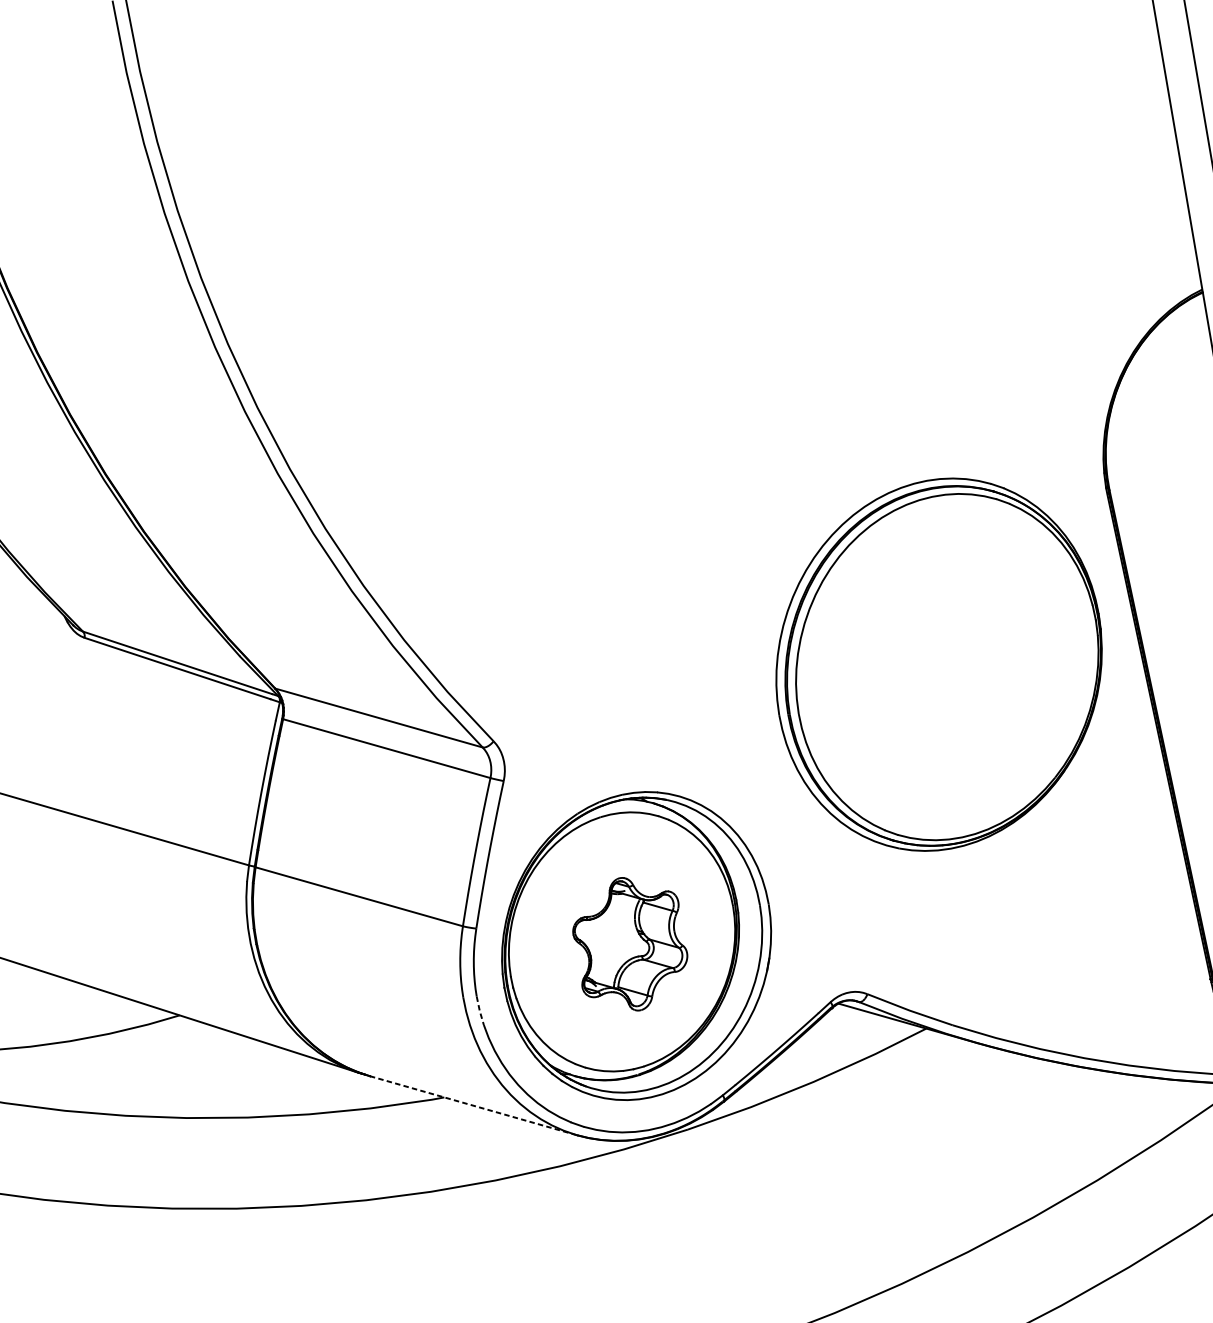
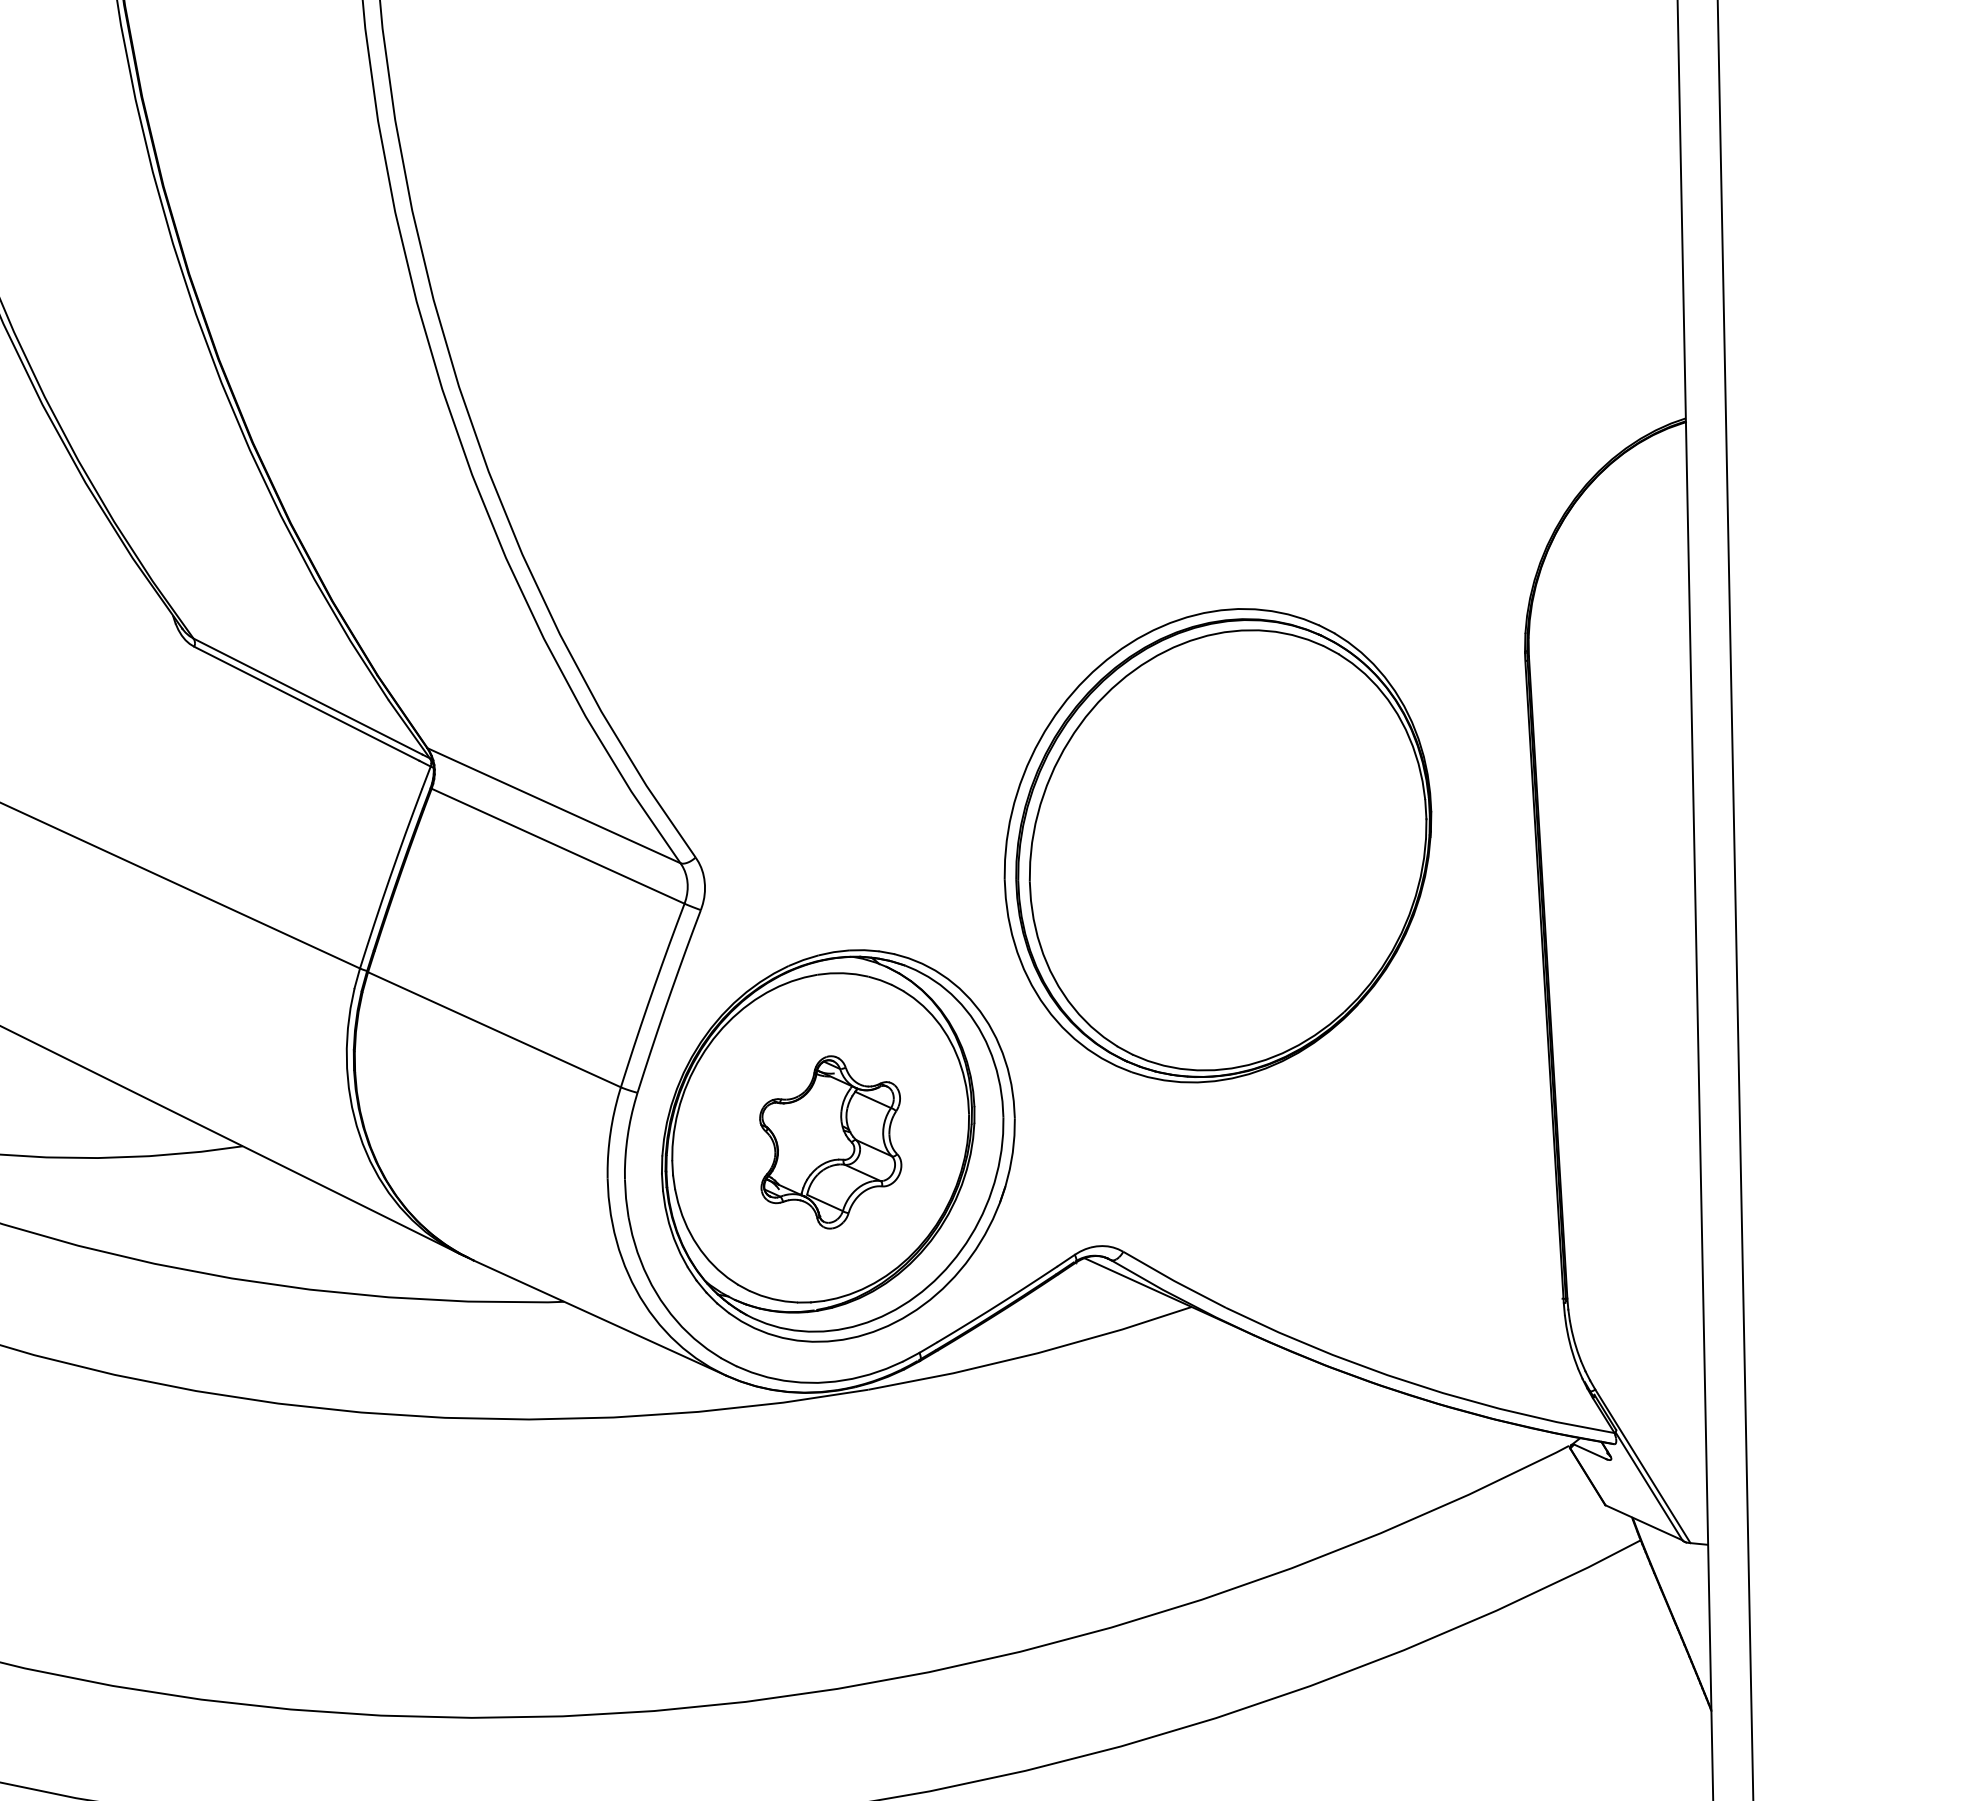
part: (938, 664) -> (1217, 845), moved
line: (480, 1010) -> (626, 1198), dashed -> solid
line: (473, 1106) -> (599, 1318), dashed -> solid

